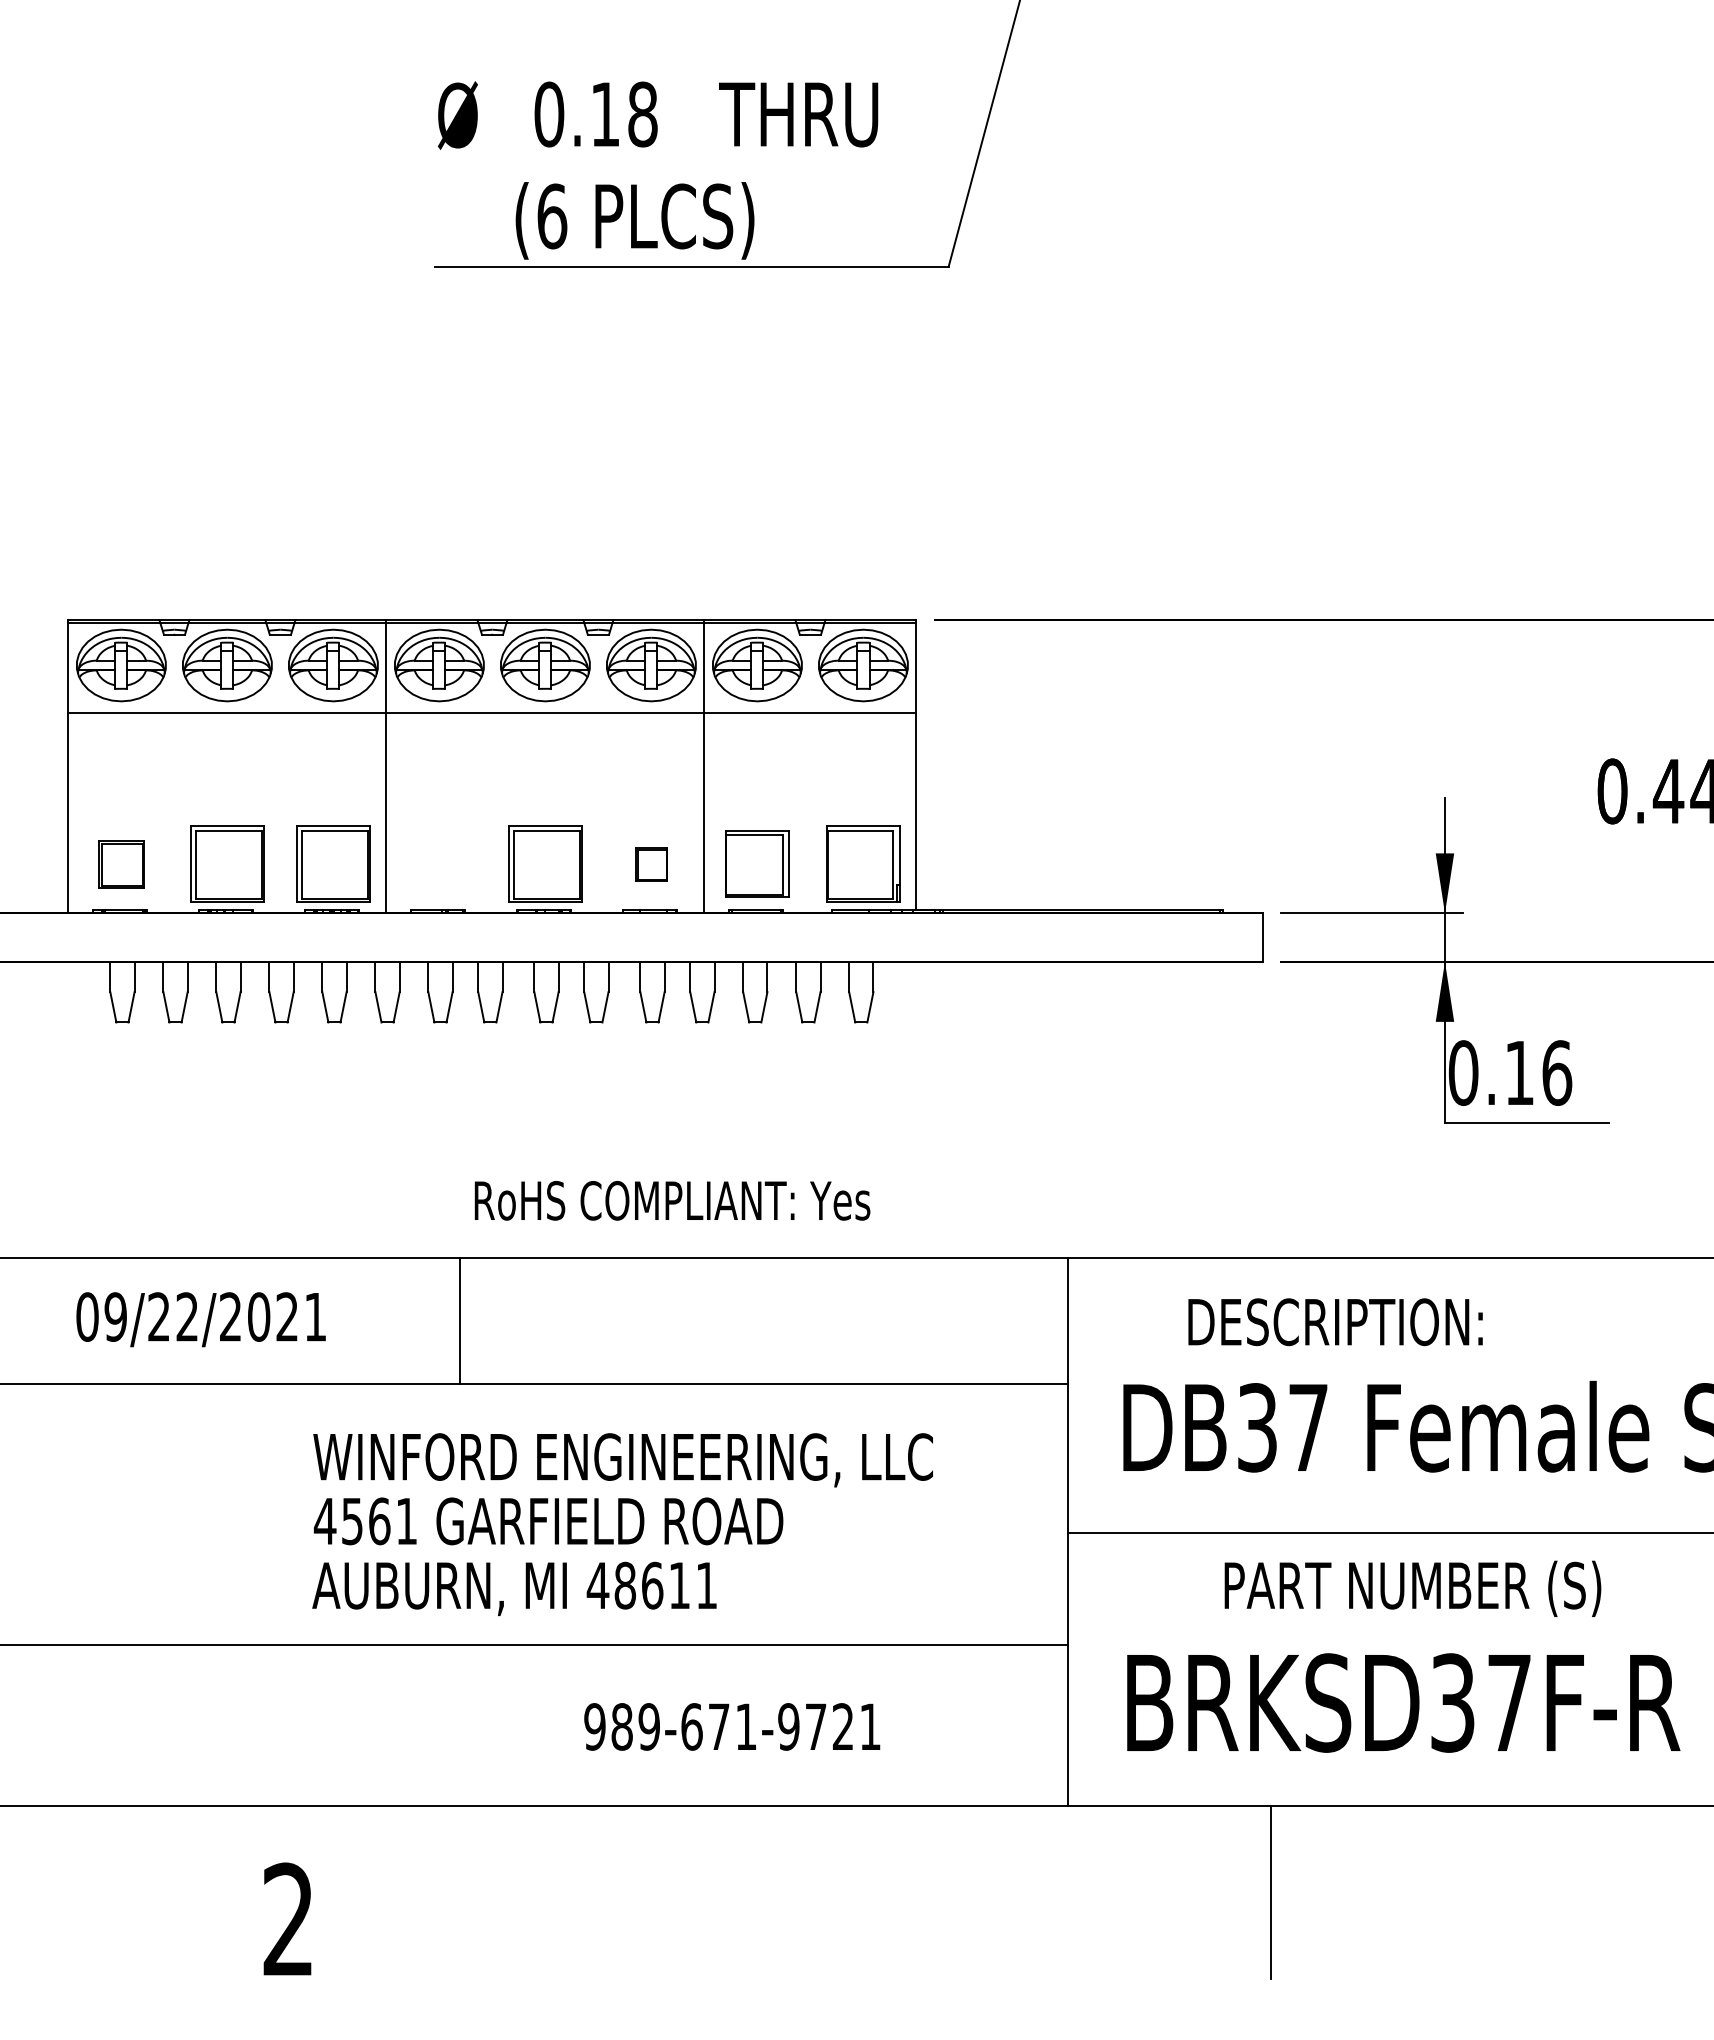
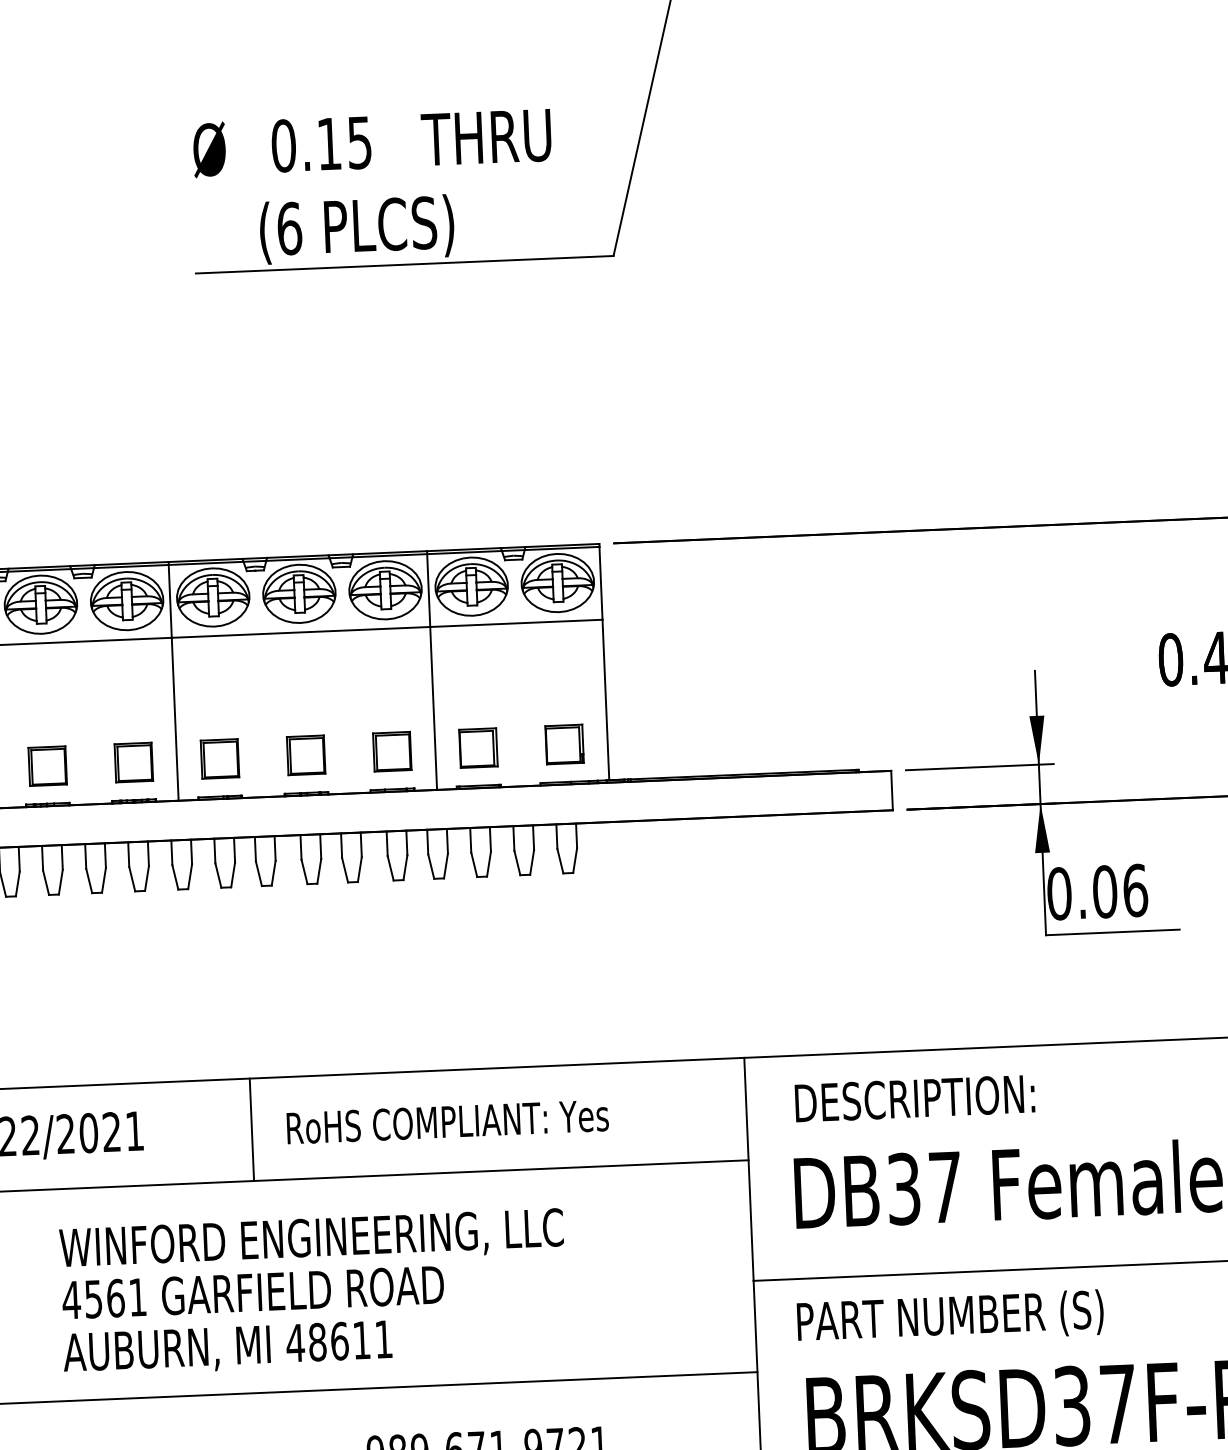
text: (642, 114) -> (359, 142), 0.18 -> 0.15
part: (227, 864) -> (47, 766), size x0.62
part: (333, 864) -> (133, 762), size x0.62
part: (439, 864) -> (220, 759), added
part: (545, 864) -> (306, 755), size x0.62
part: (651, 864) -> (392, 751), size x1.43
part: (757, 864) -> (478, 748), size x0.71
part: (863, 864) -> (564, 744), size x0.62
text: (1519, 1072) -> (1104, 891), 0.16 -> 0.06
text: (672, 1200) -> (447, 1121), moved
text: (1335, 1322) -> (914, 1098), moved
text: (622, 1524) -> (313, 1292), moved
text: (1412, 1588) -> (950, 1318), moved

